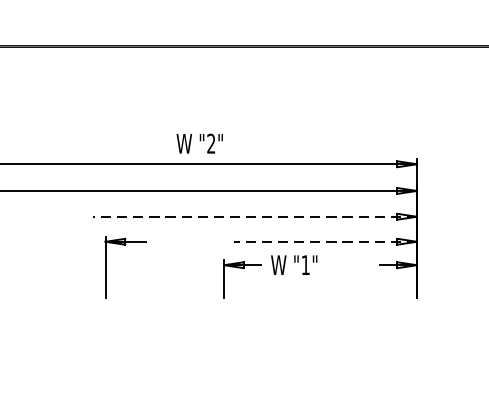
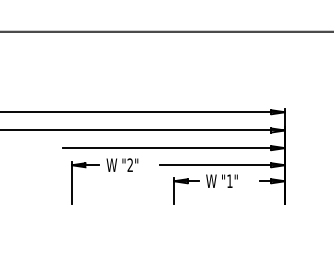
text: (199, 142) -> (122, 164), moved
line: (255, 217) -> (174, 148), dashed -> solid
line: (324, 242) -> (221, 165), dashed -> solid
part: (270, 277) -> (205, 189), moved

